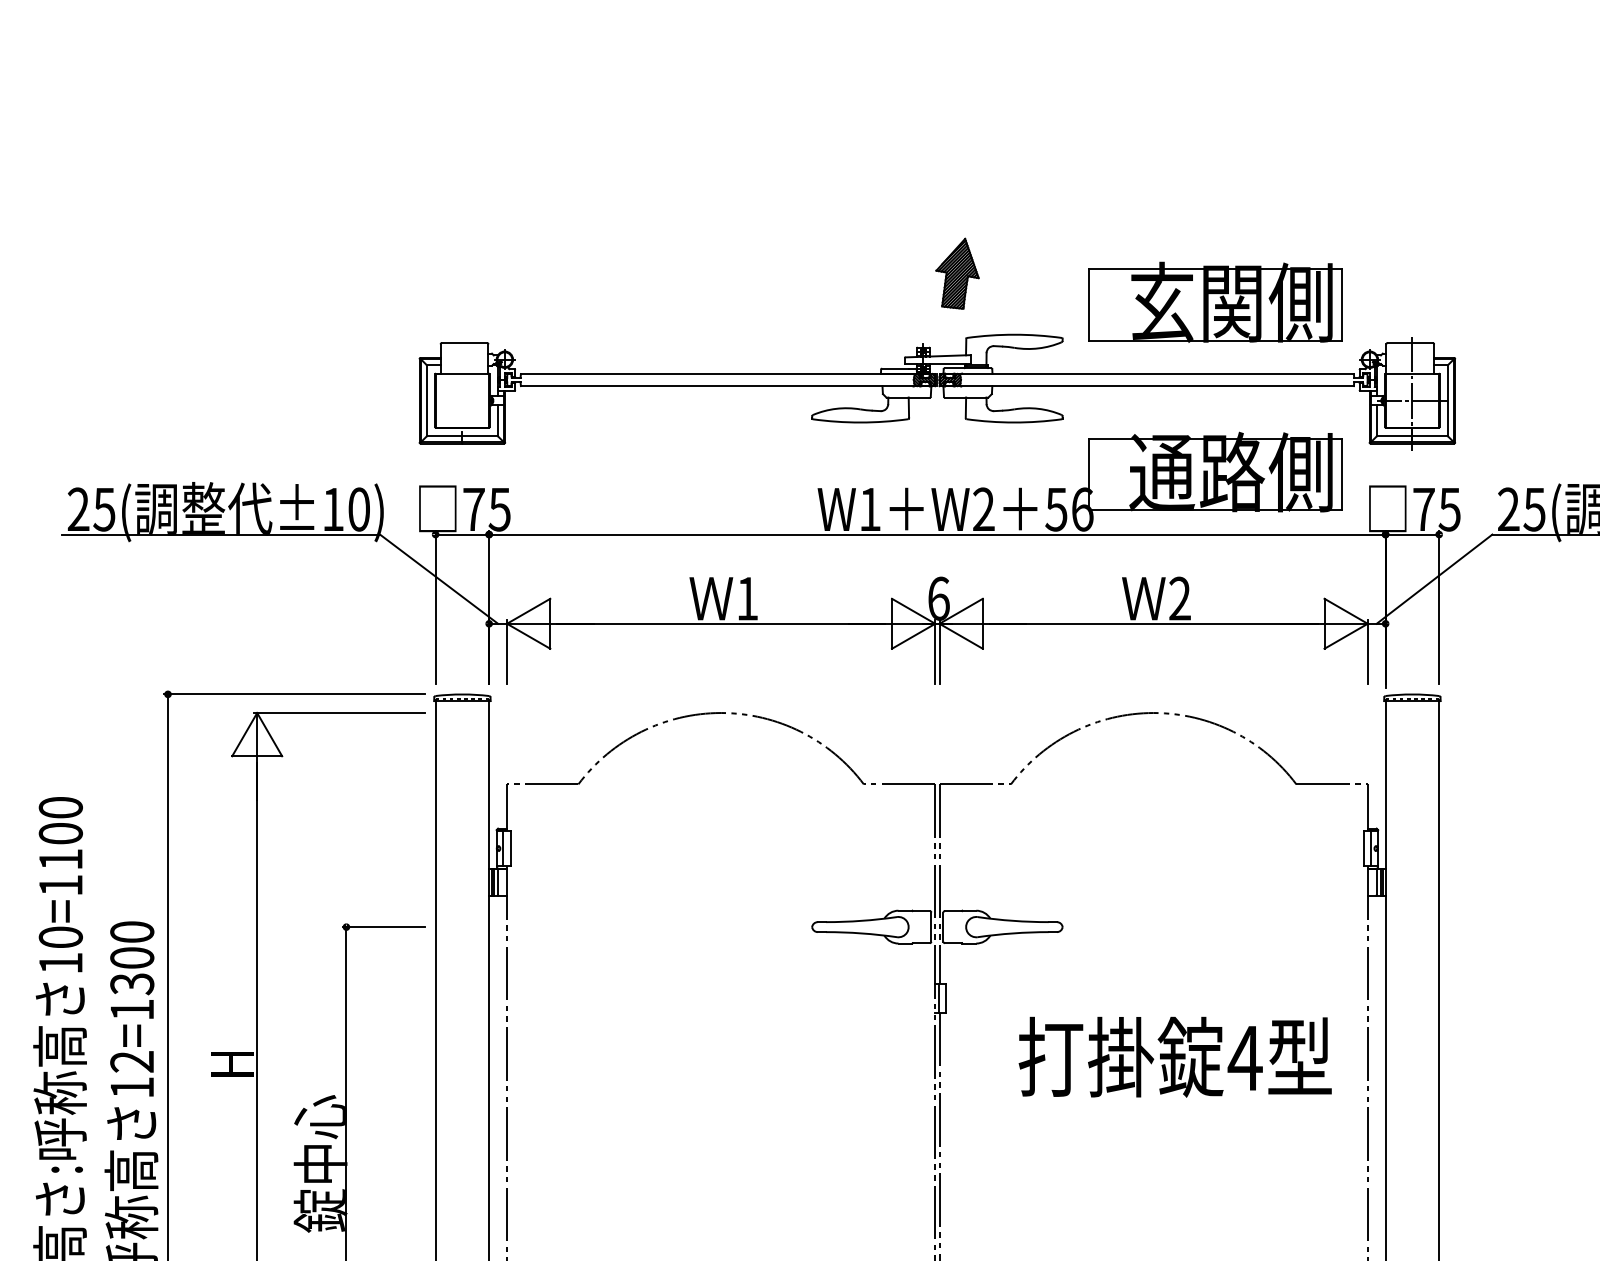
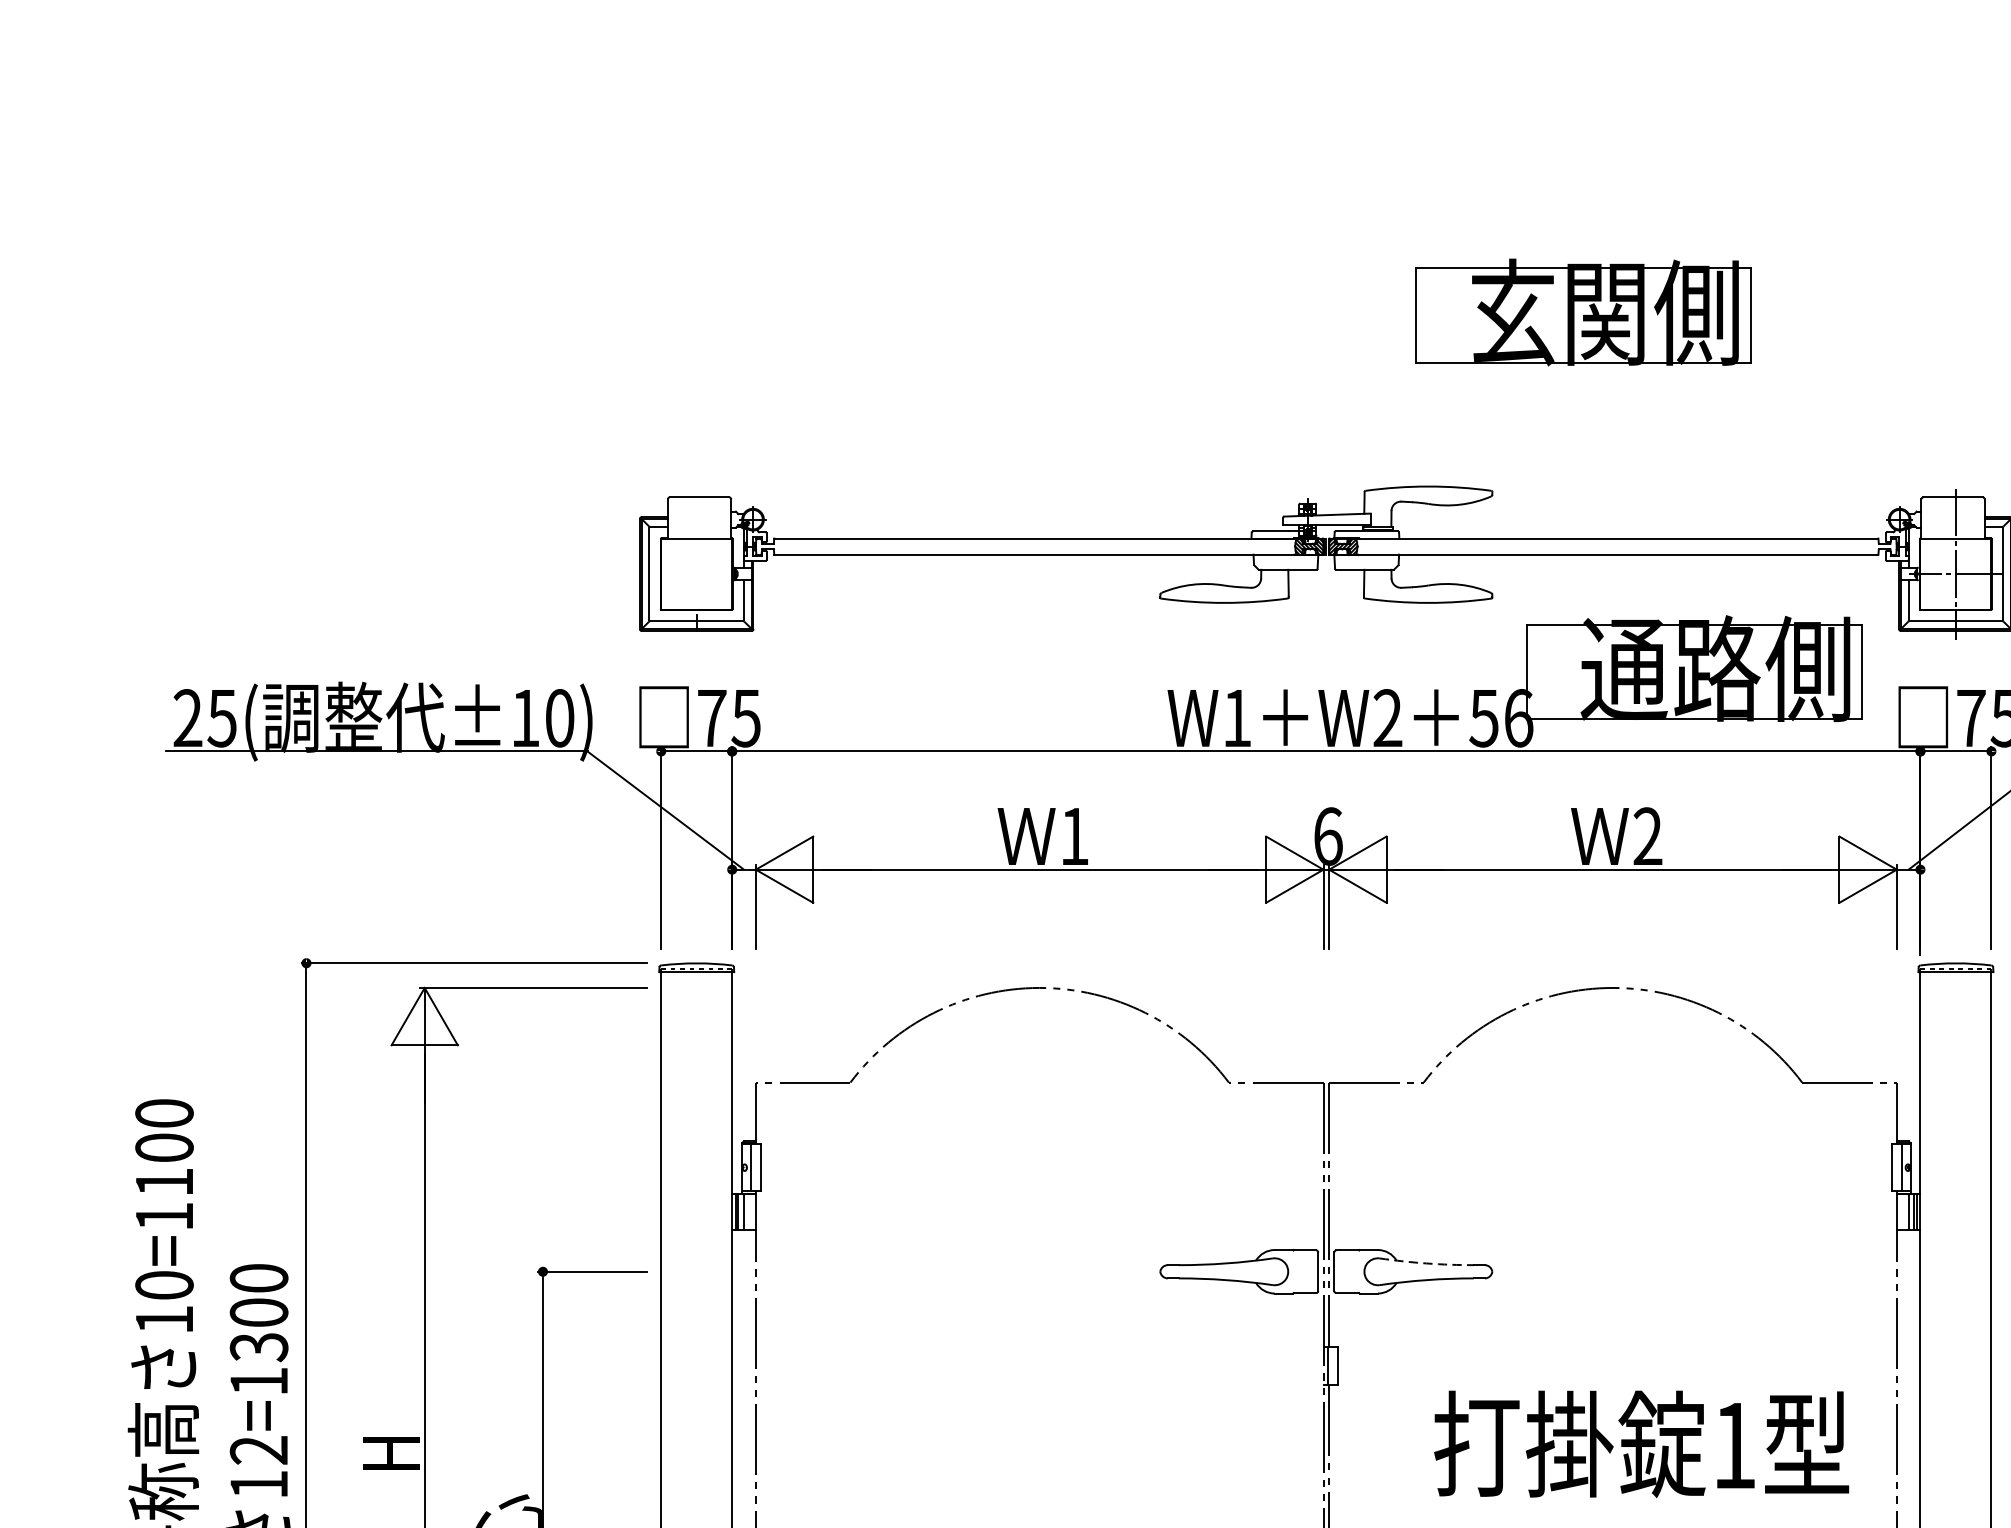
part: (957, 273) -> (1352, 405), removed
part: (1215, 301) -> (1583, 311), moved
arc: (1013, 920) -> (1427, 1262), solid -> dashed
text: (1244, 1058) -> (1733, 1445), 4 -> 1

